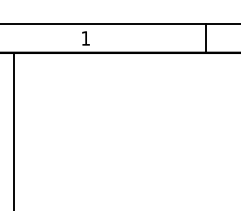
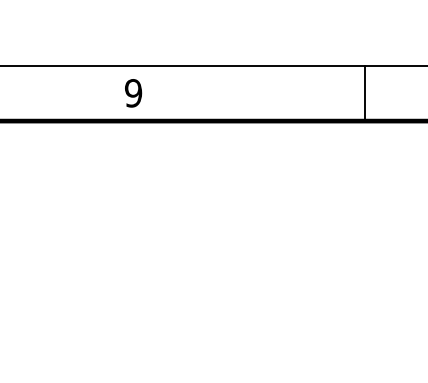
text: (85, 38) -> (132, 93), 1 -> 9

